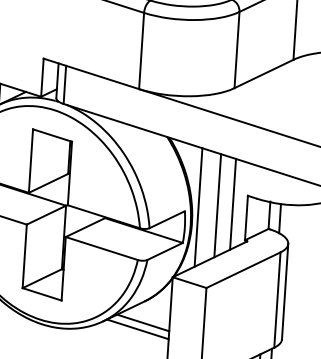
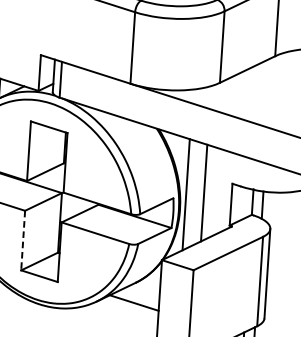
line: (233, 203) -> (218, 191), removed
line: (24, 256) -> (22, 240), solid -> dashed
line: (137, 329) -> (128, 309), removed

